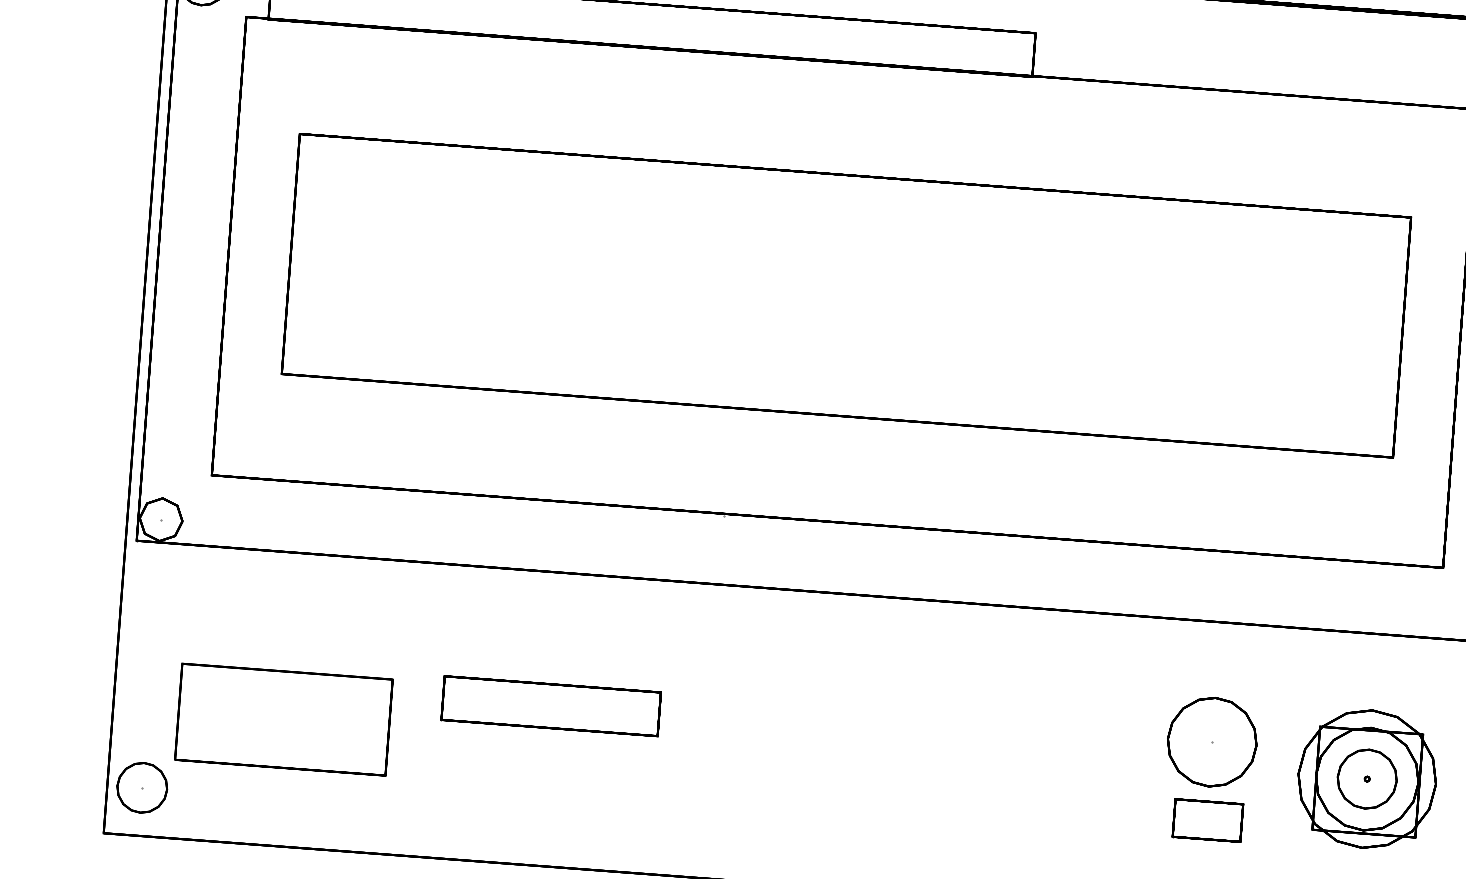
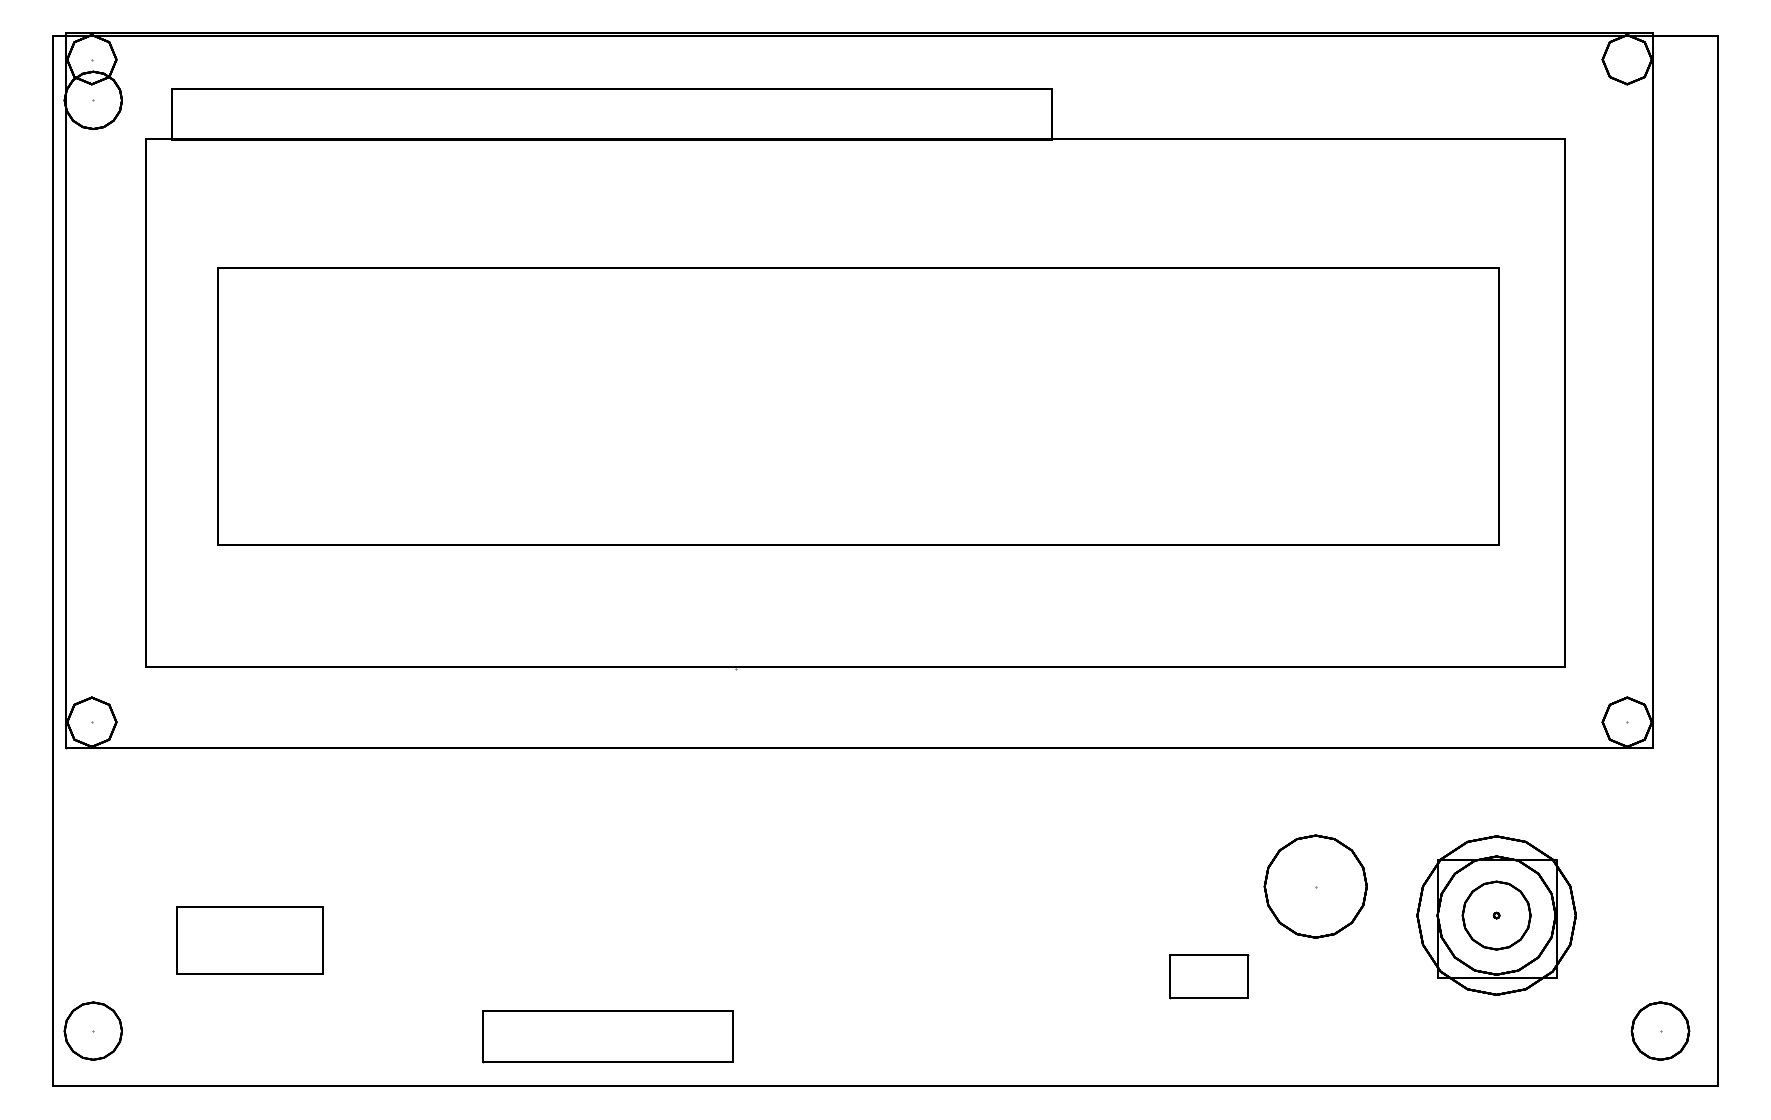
part: (550, 706) -> (607, 1036), moved
part: (283, 719) -> (249, 940), size x0.6
part: (1208, 820) -> (1209, 976), moved

